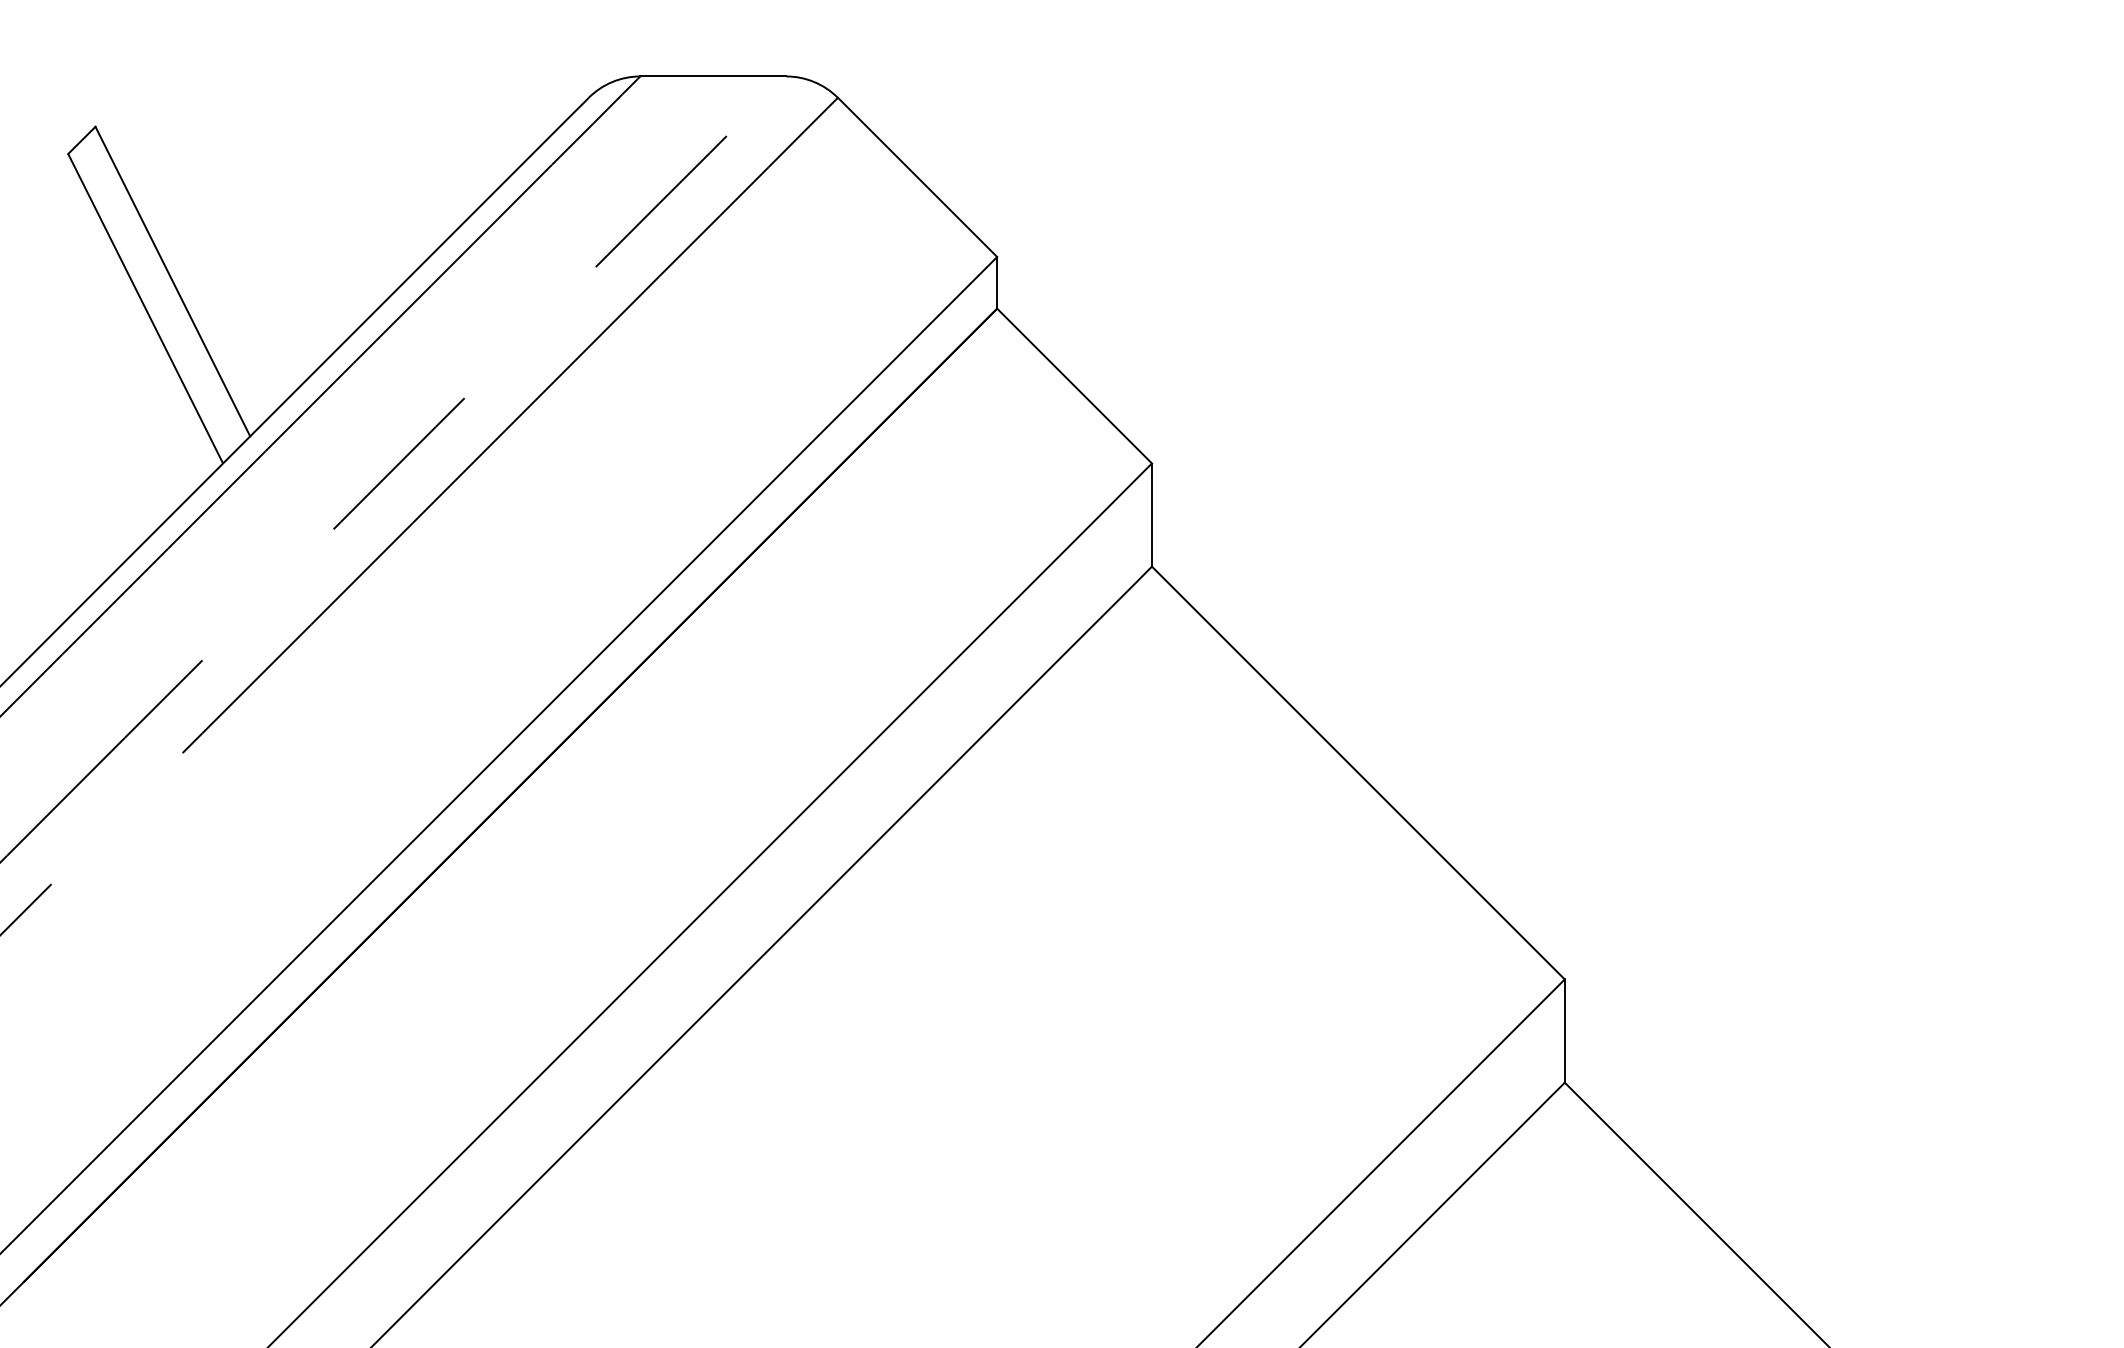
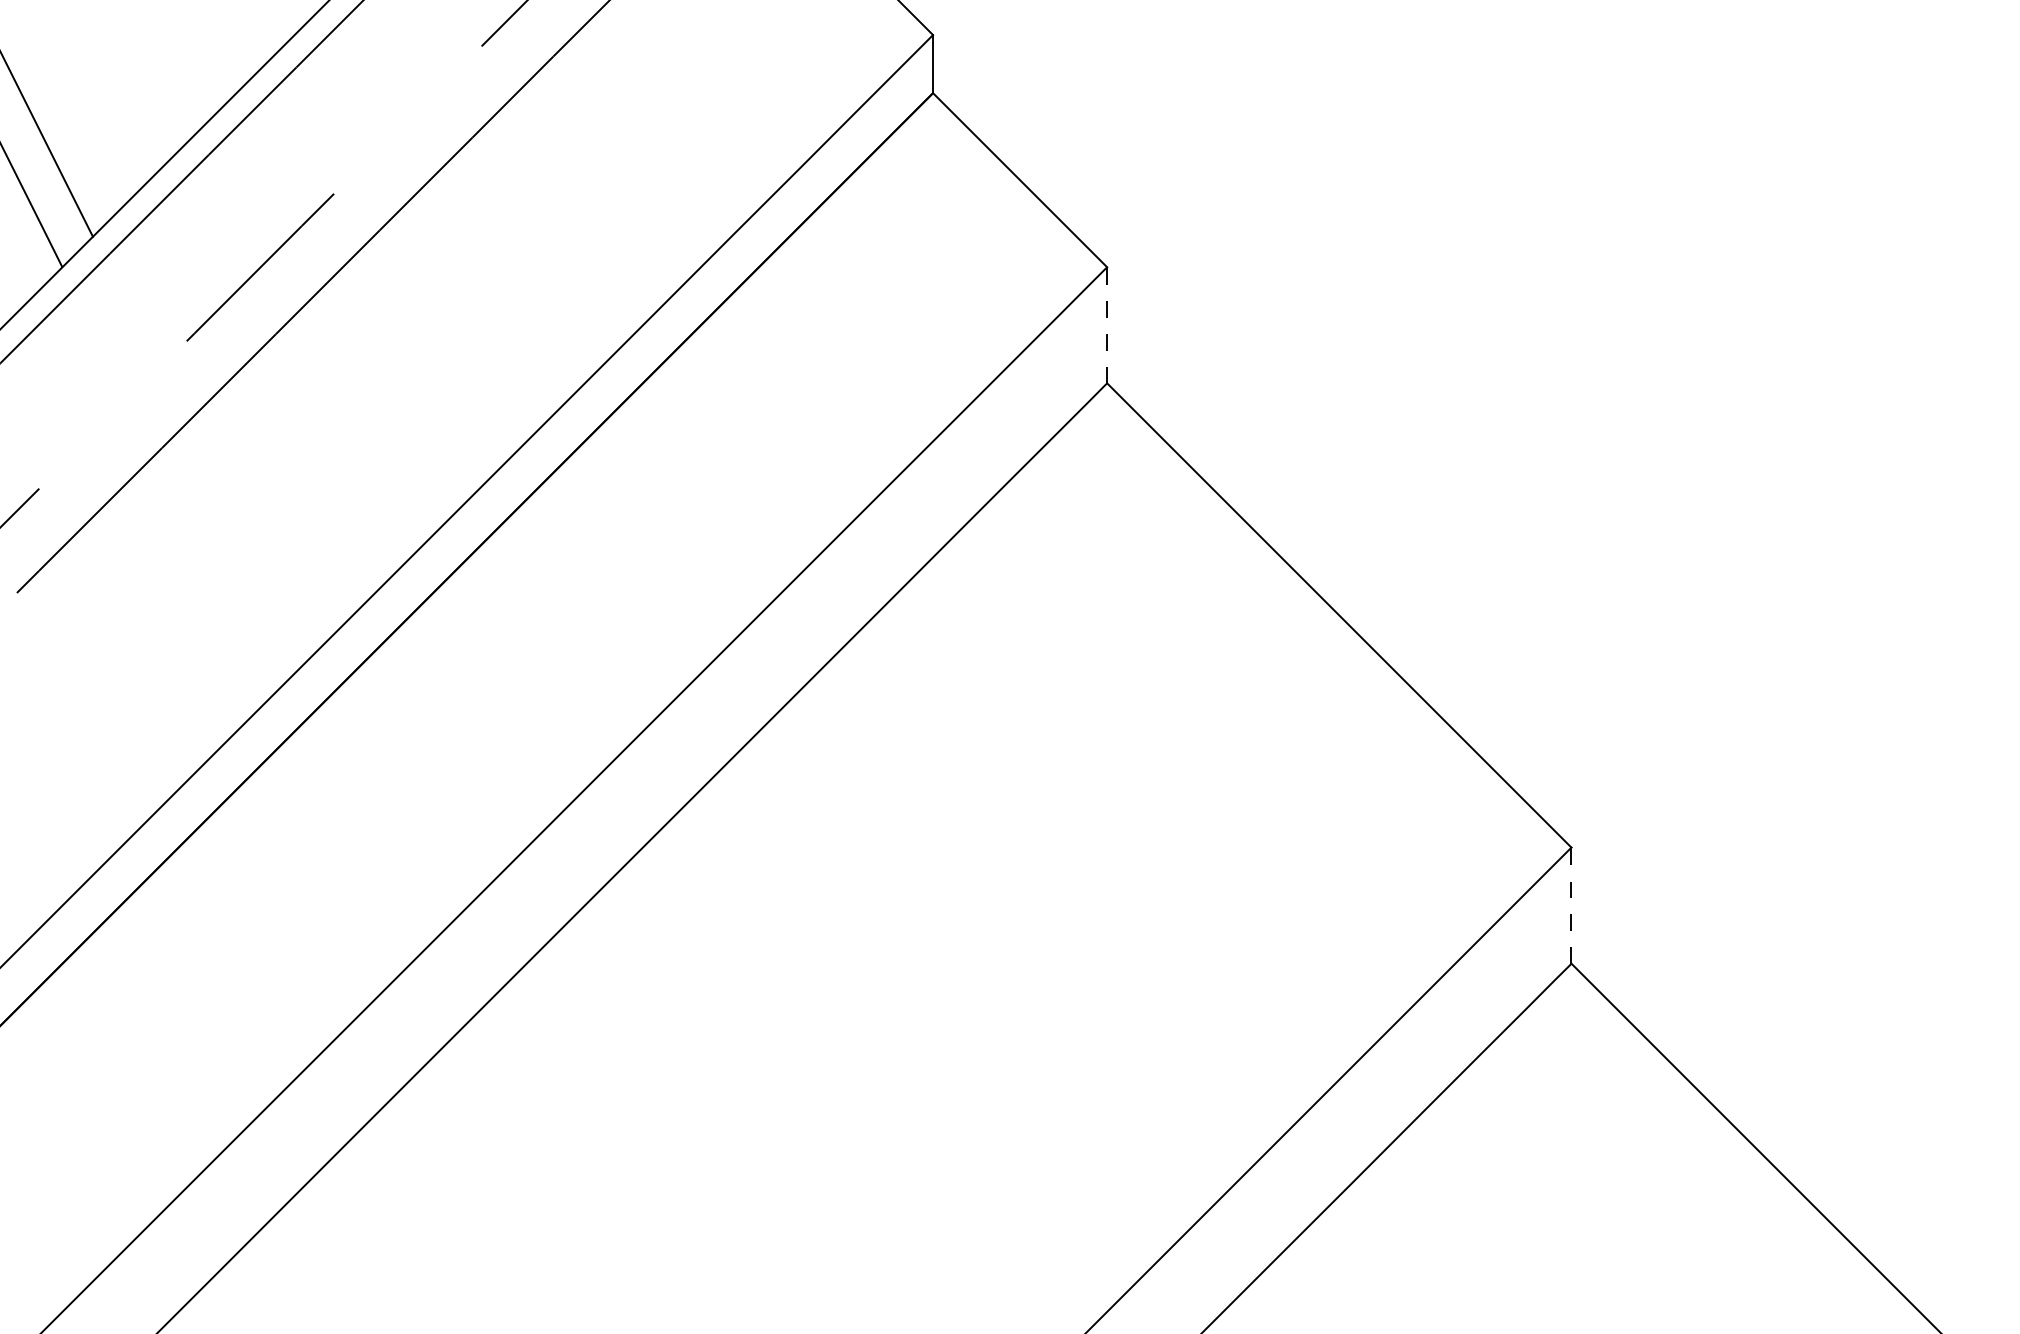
line: (1152, 515) -> (1107, 325), solid -> dashed
line: (1564, 1031) -> (1571, 906), solid -> dashed

